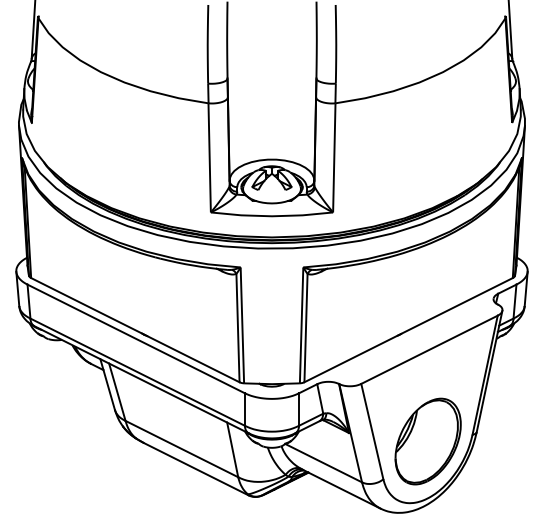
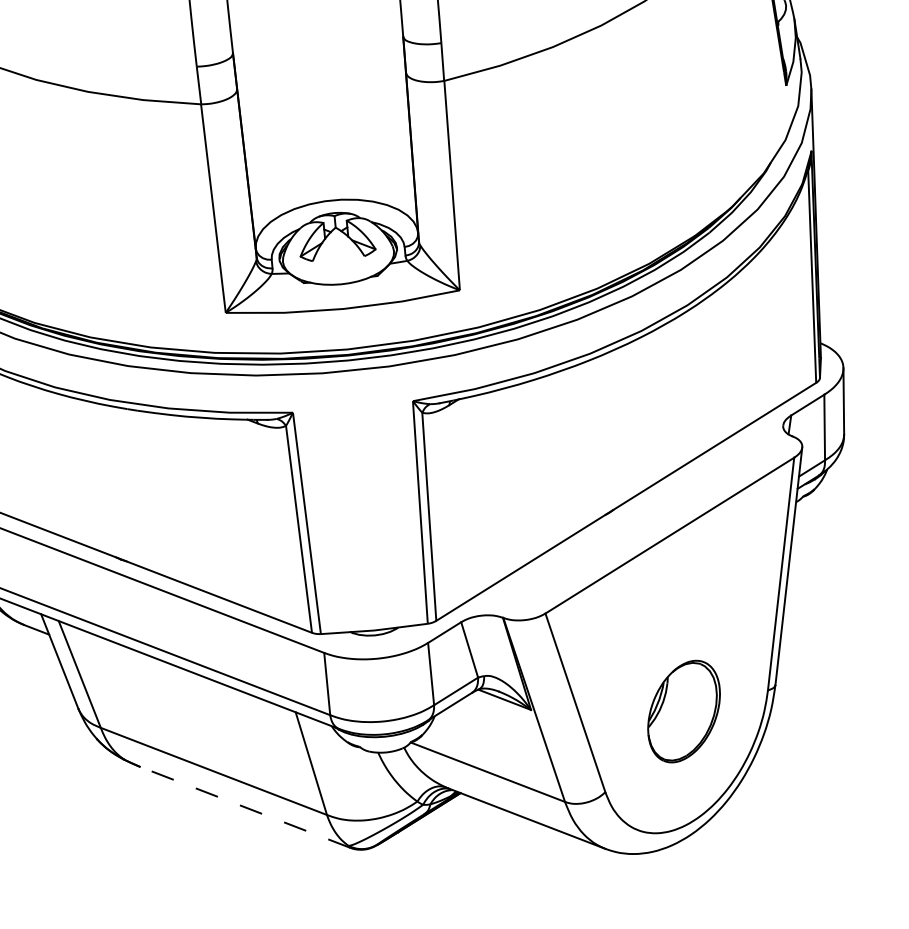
part: (427, 441) -> (682, 711), size x0.6
line: (195, 469) -> (243, 808), solid -> dashed

